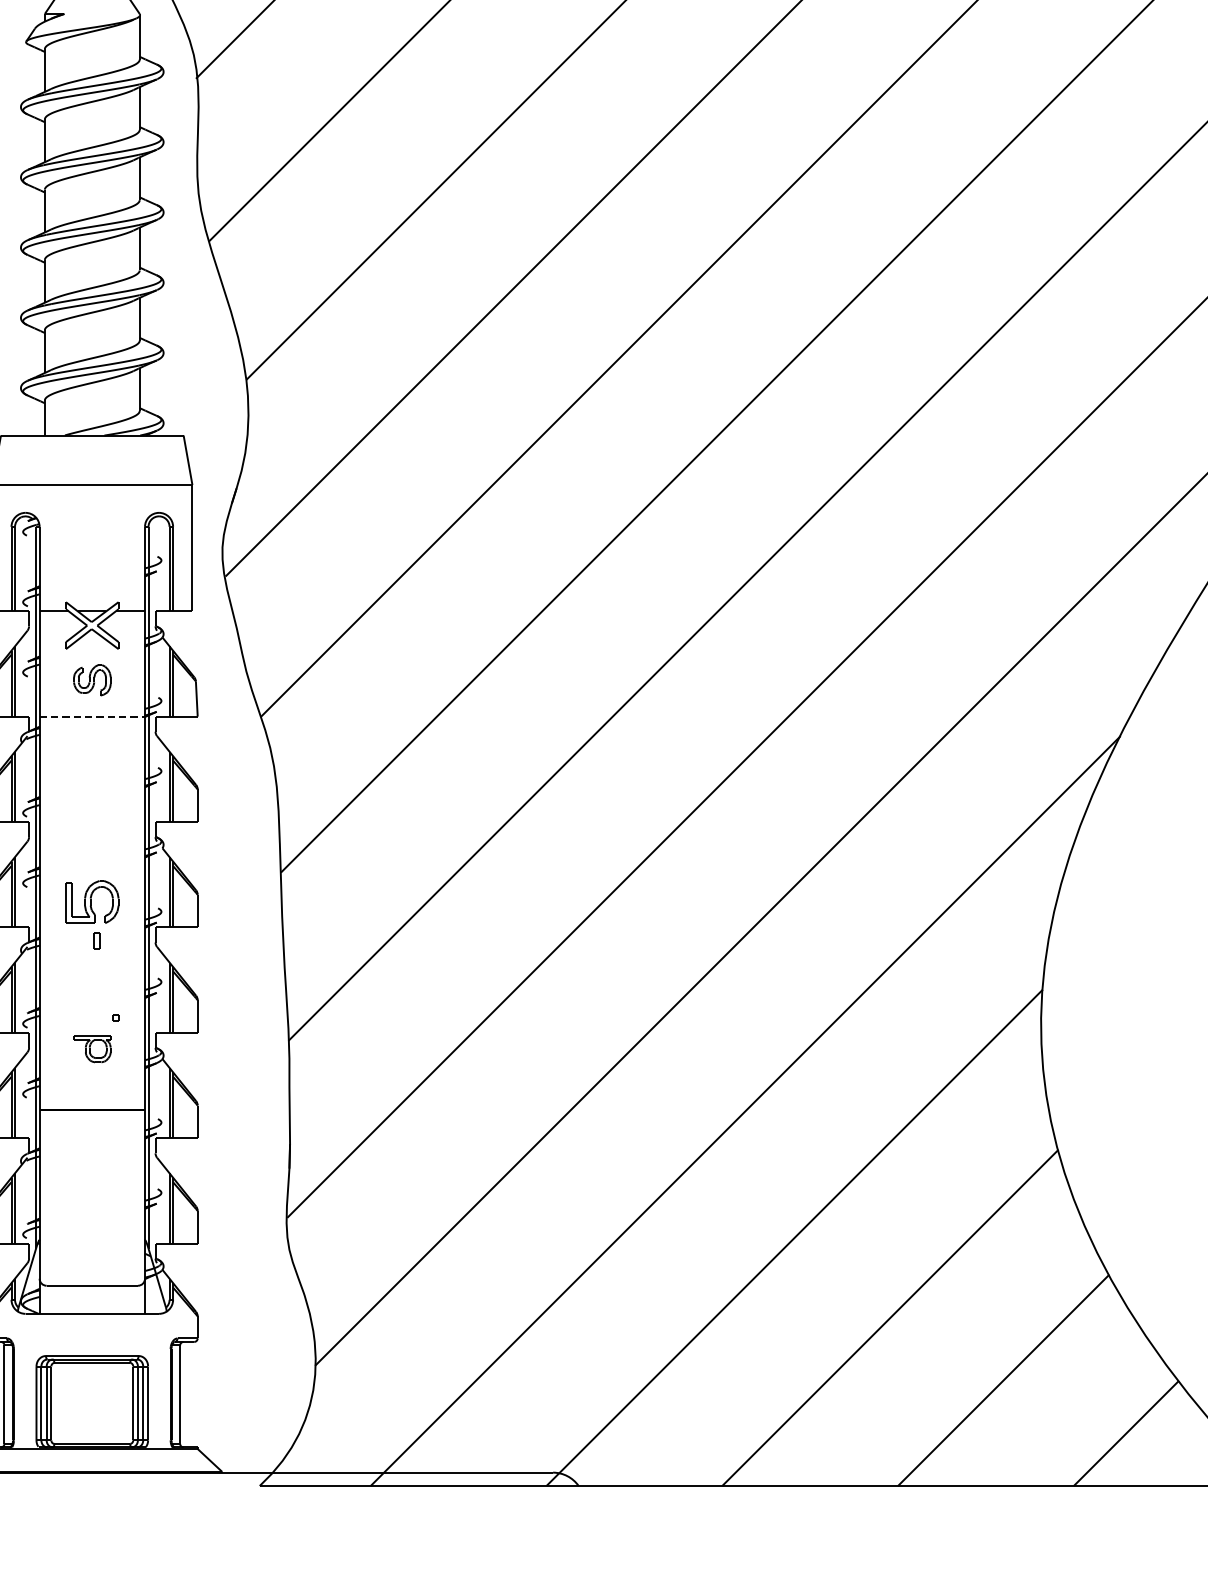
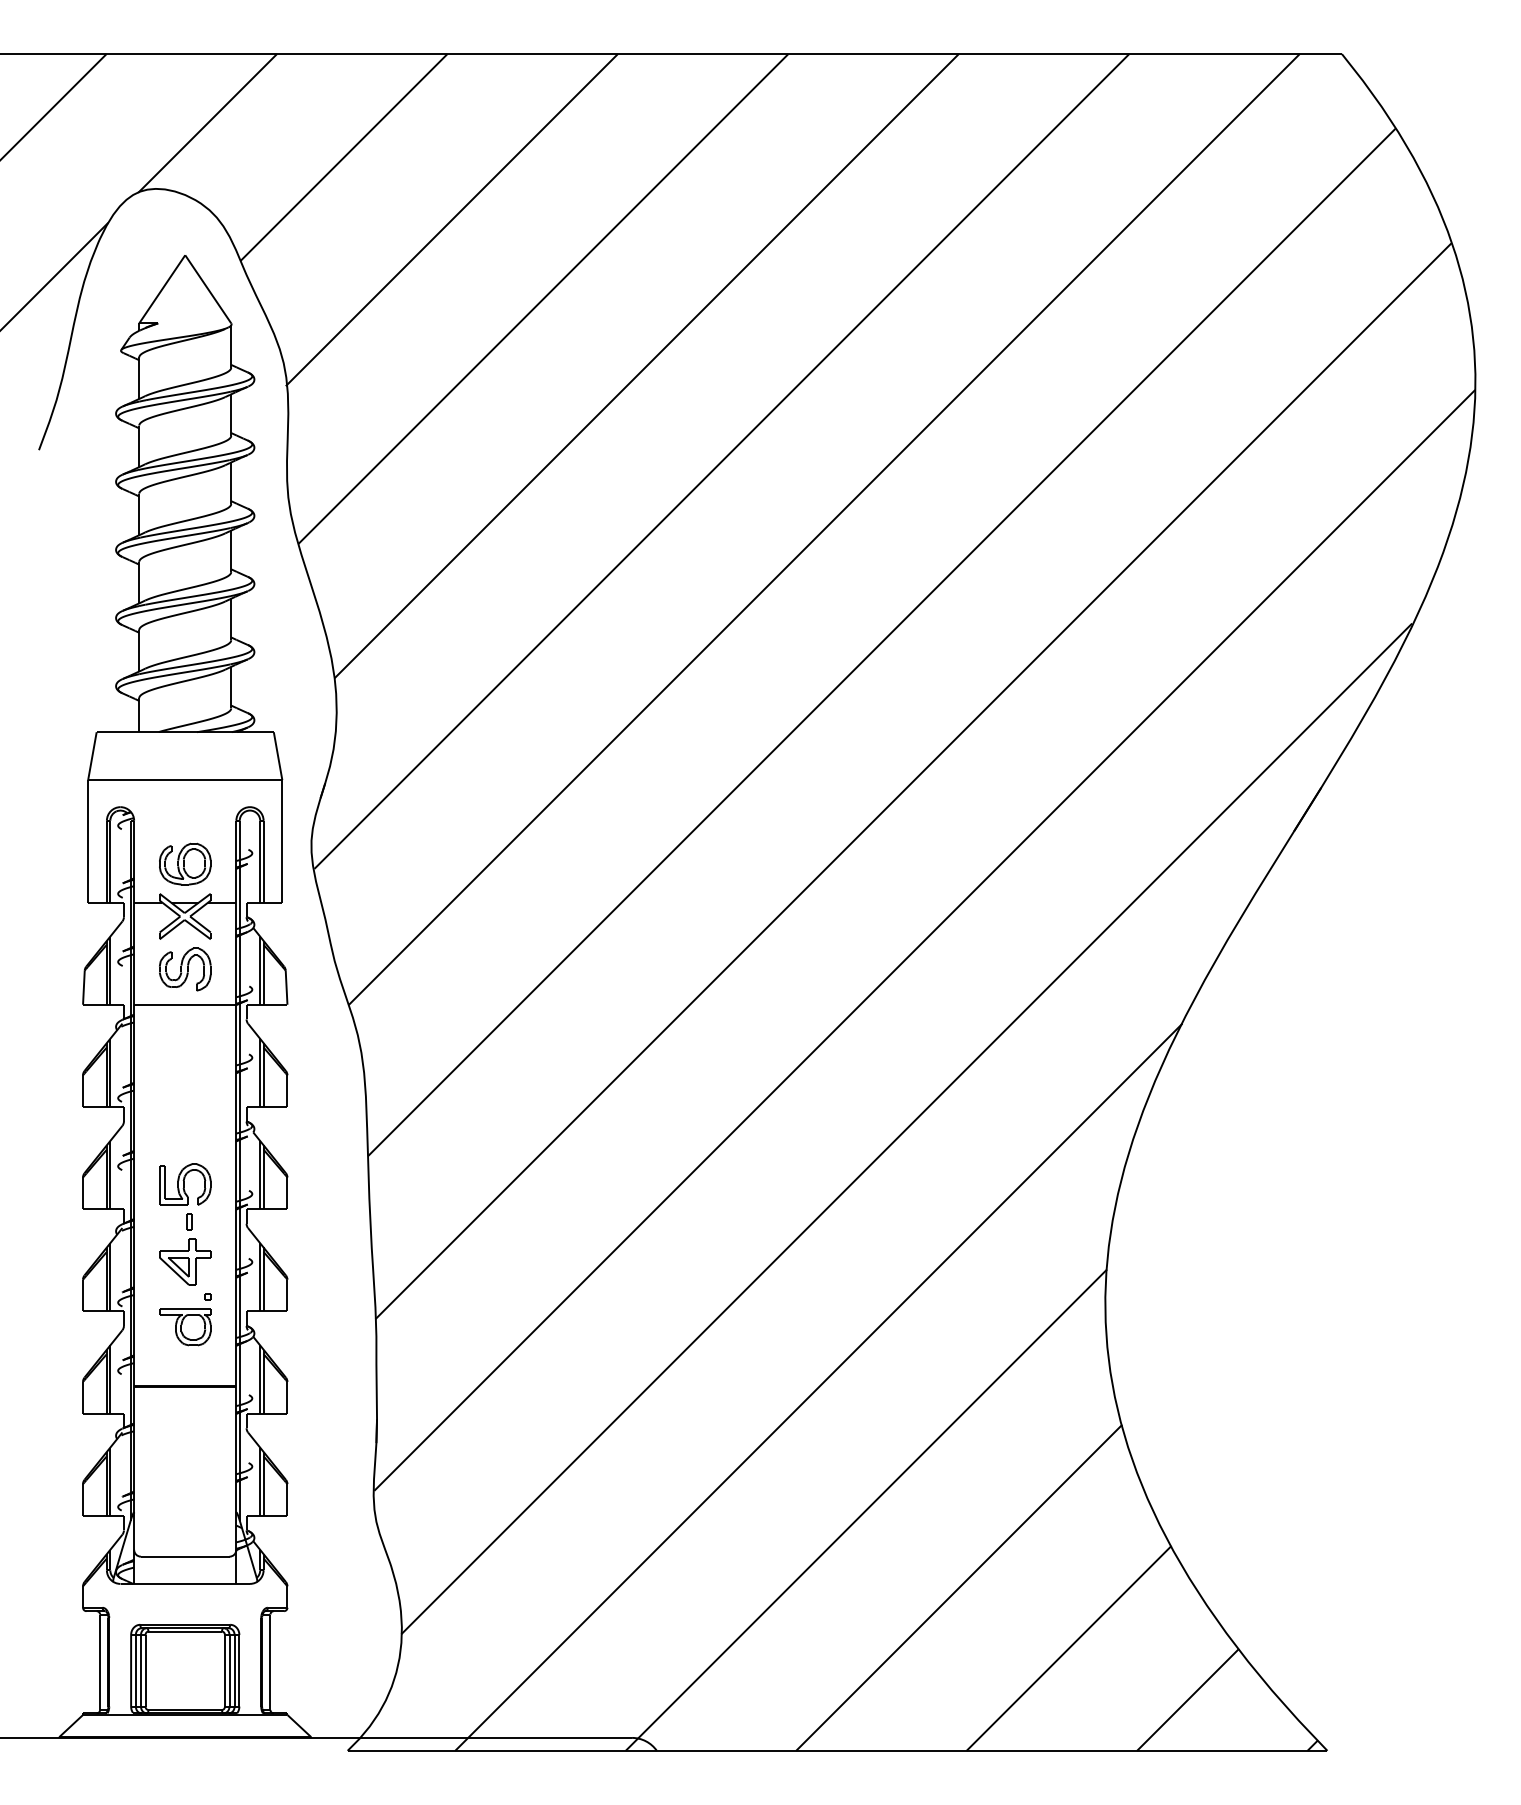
part: (92, 570) -> (185, 863), added
part: (92, 680) -> (185, 969), size x1.43
line: (92, 716) -> (185, 1004), dashed -> solid
part: (92, 981) -> (185, 1261), added
part: (92, 1049) -> (185, 1327), size x1.43

